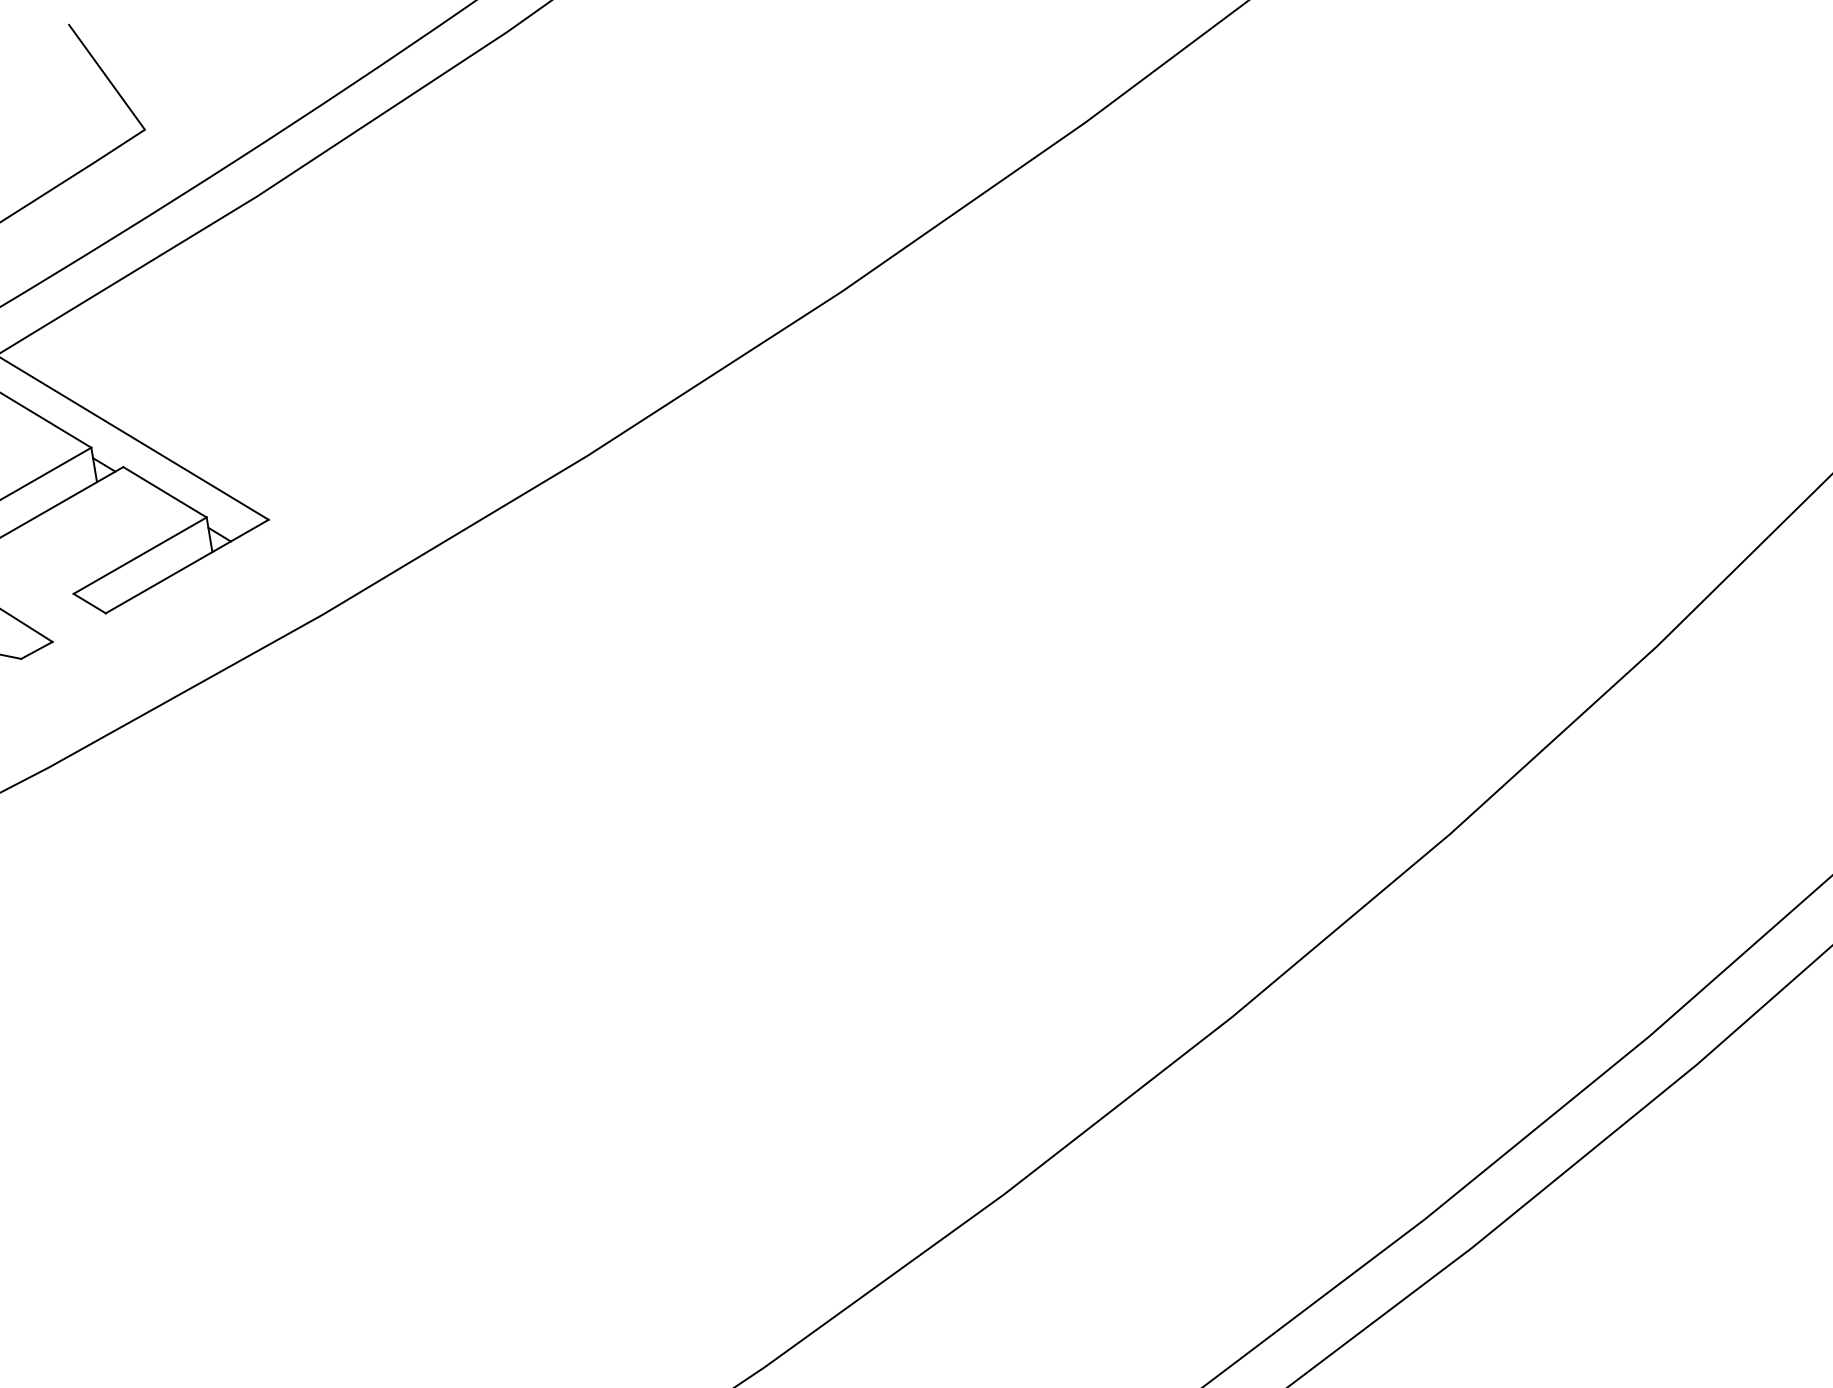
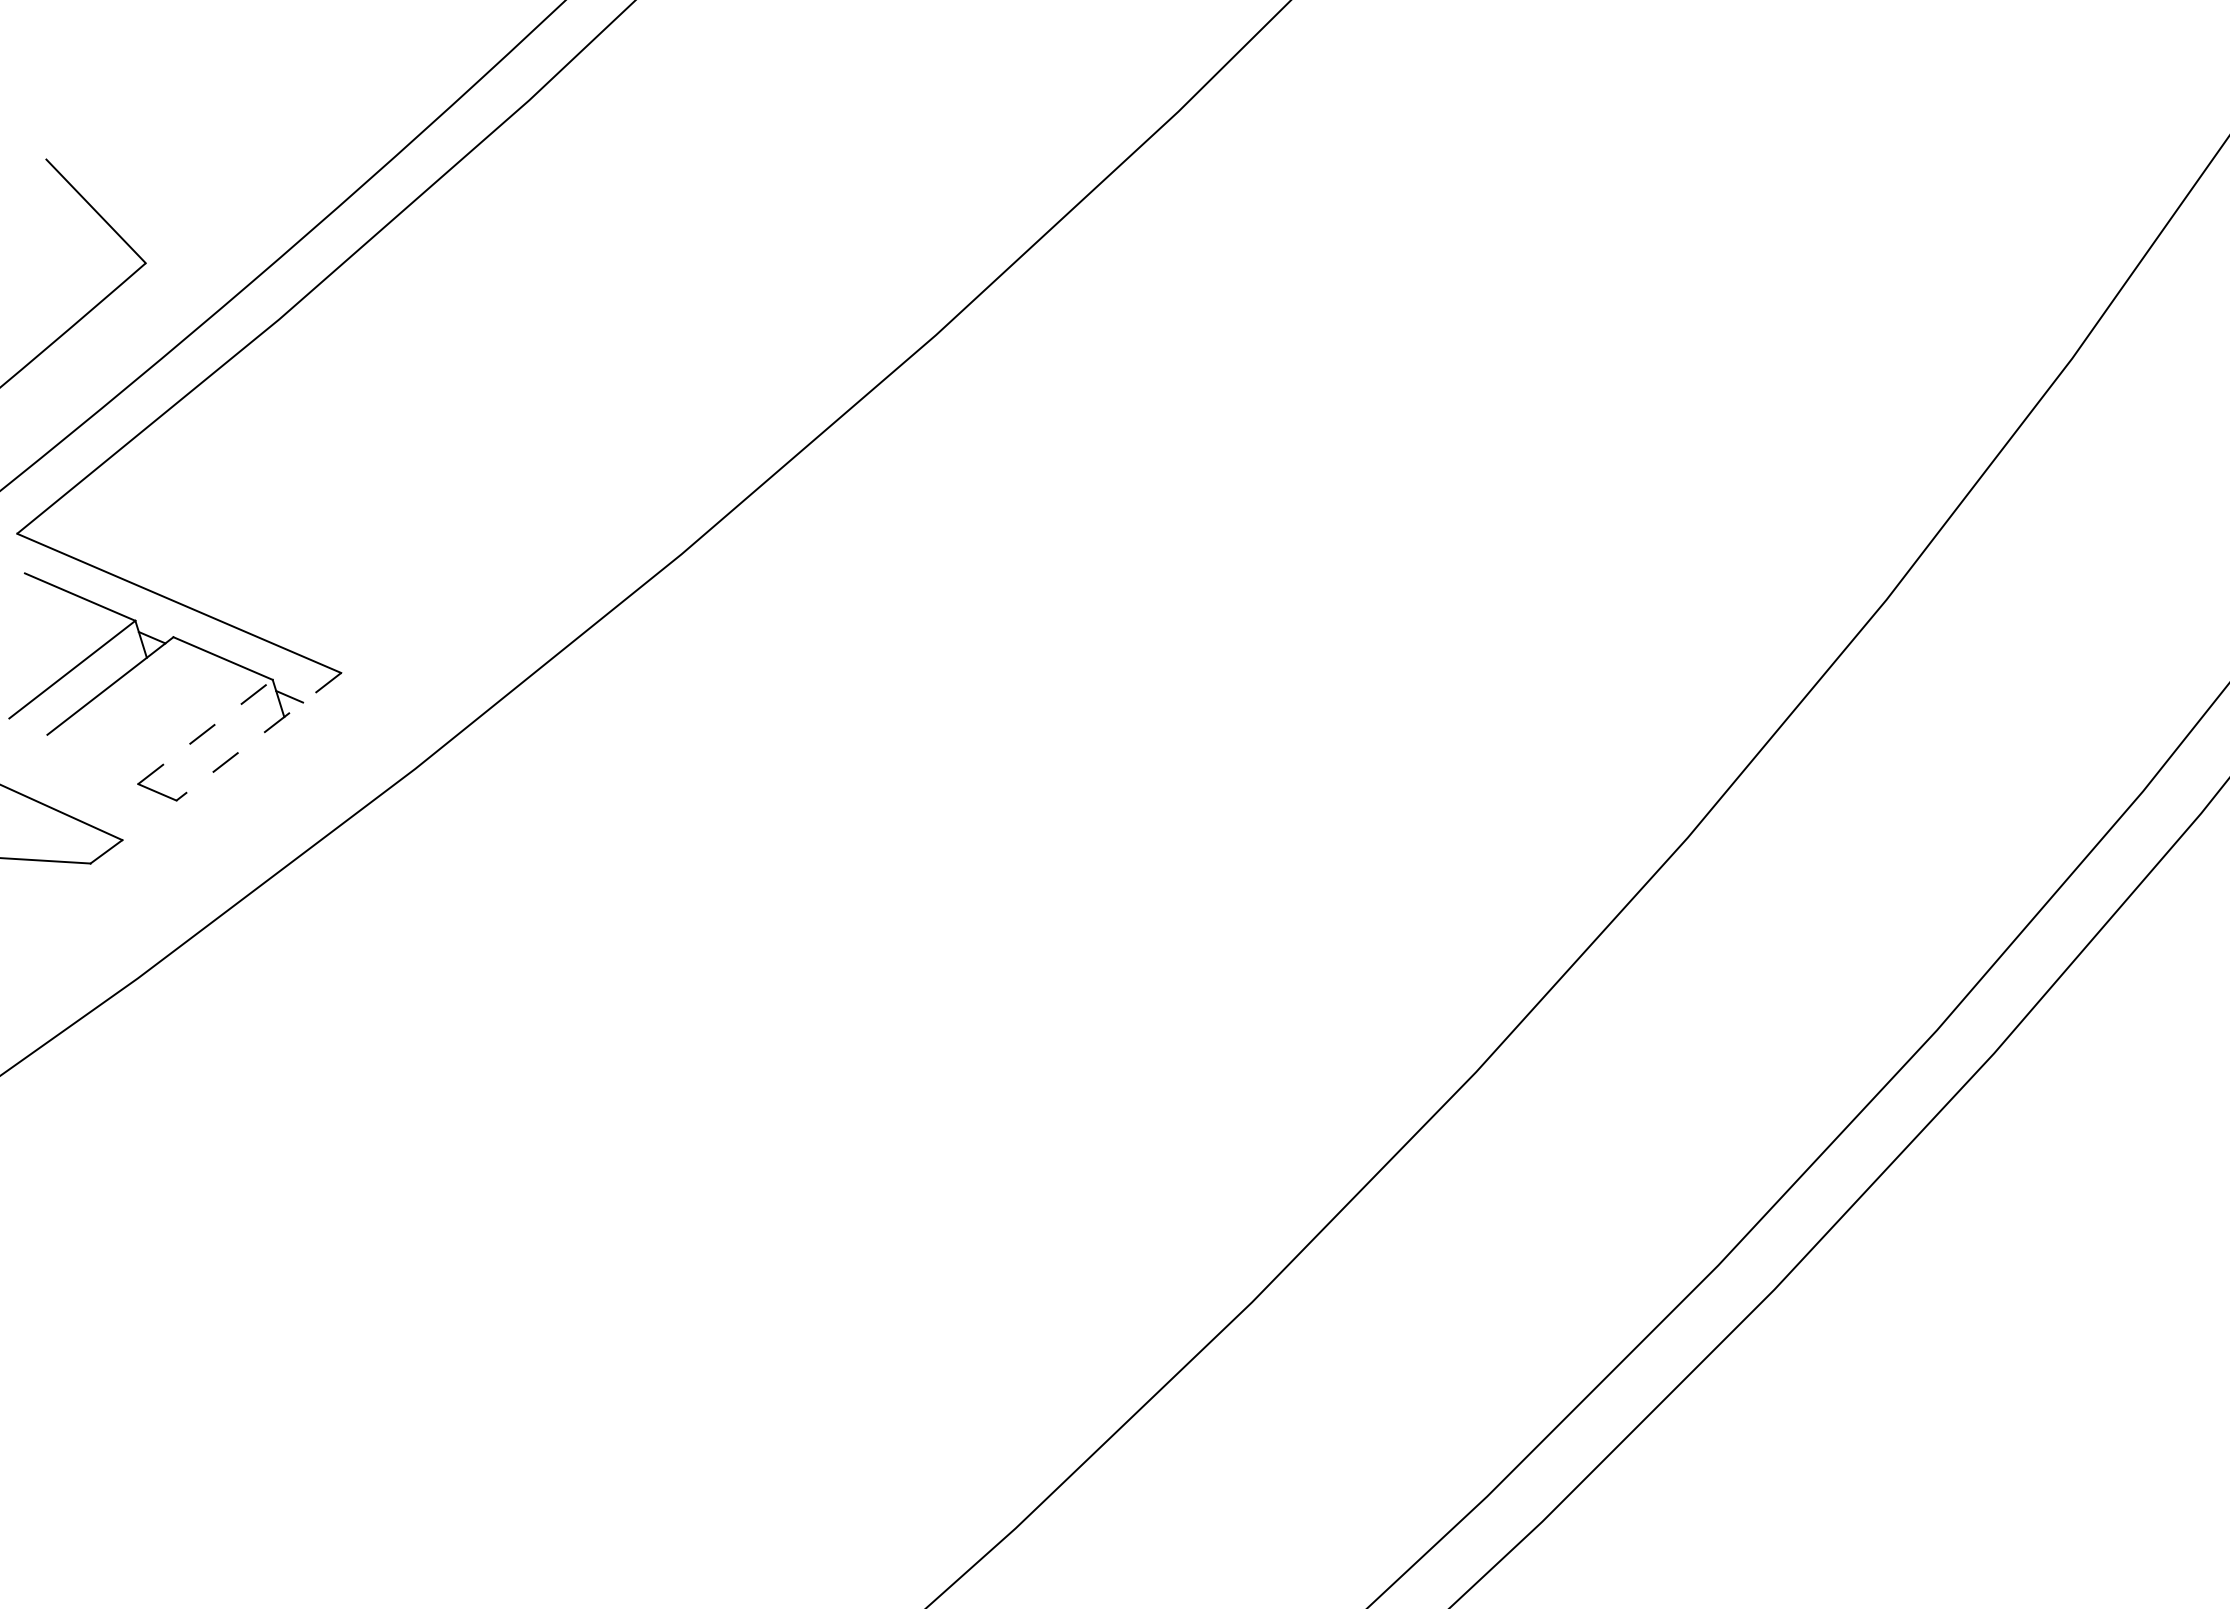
line: (140, 555) -> (205, 731), solid -> dashed
line: (186, 567) -> (258, 737), solid -> dashed

